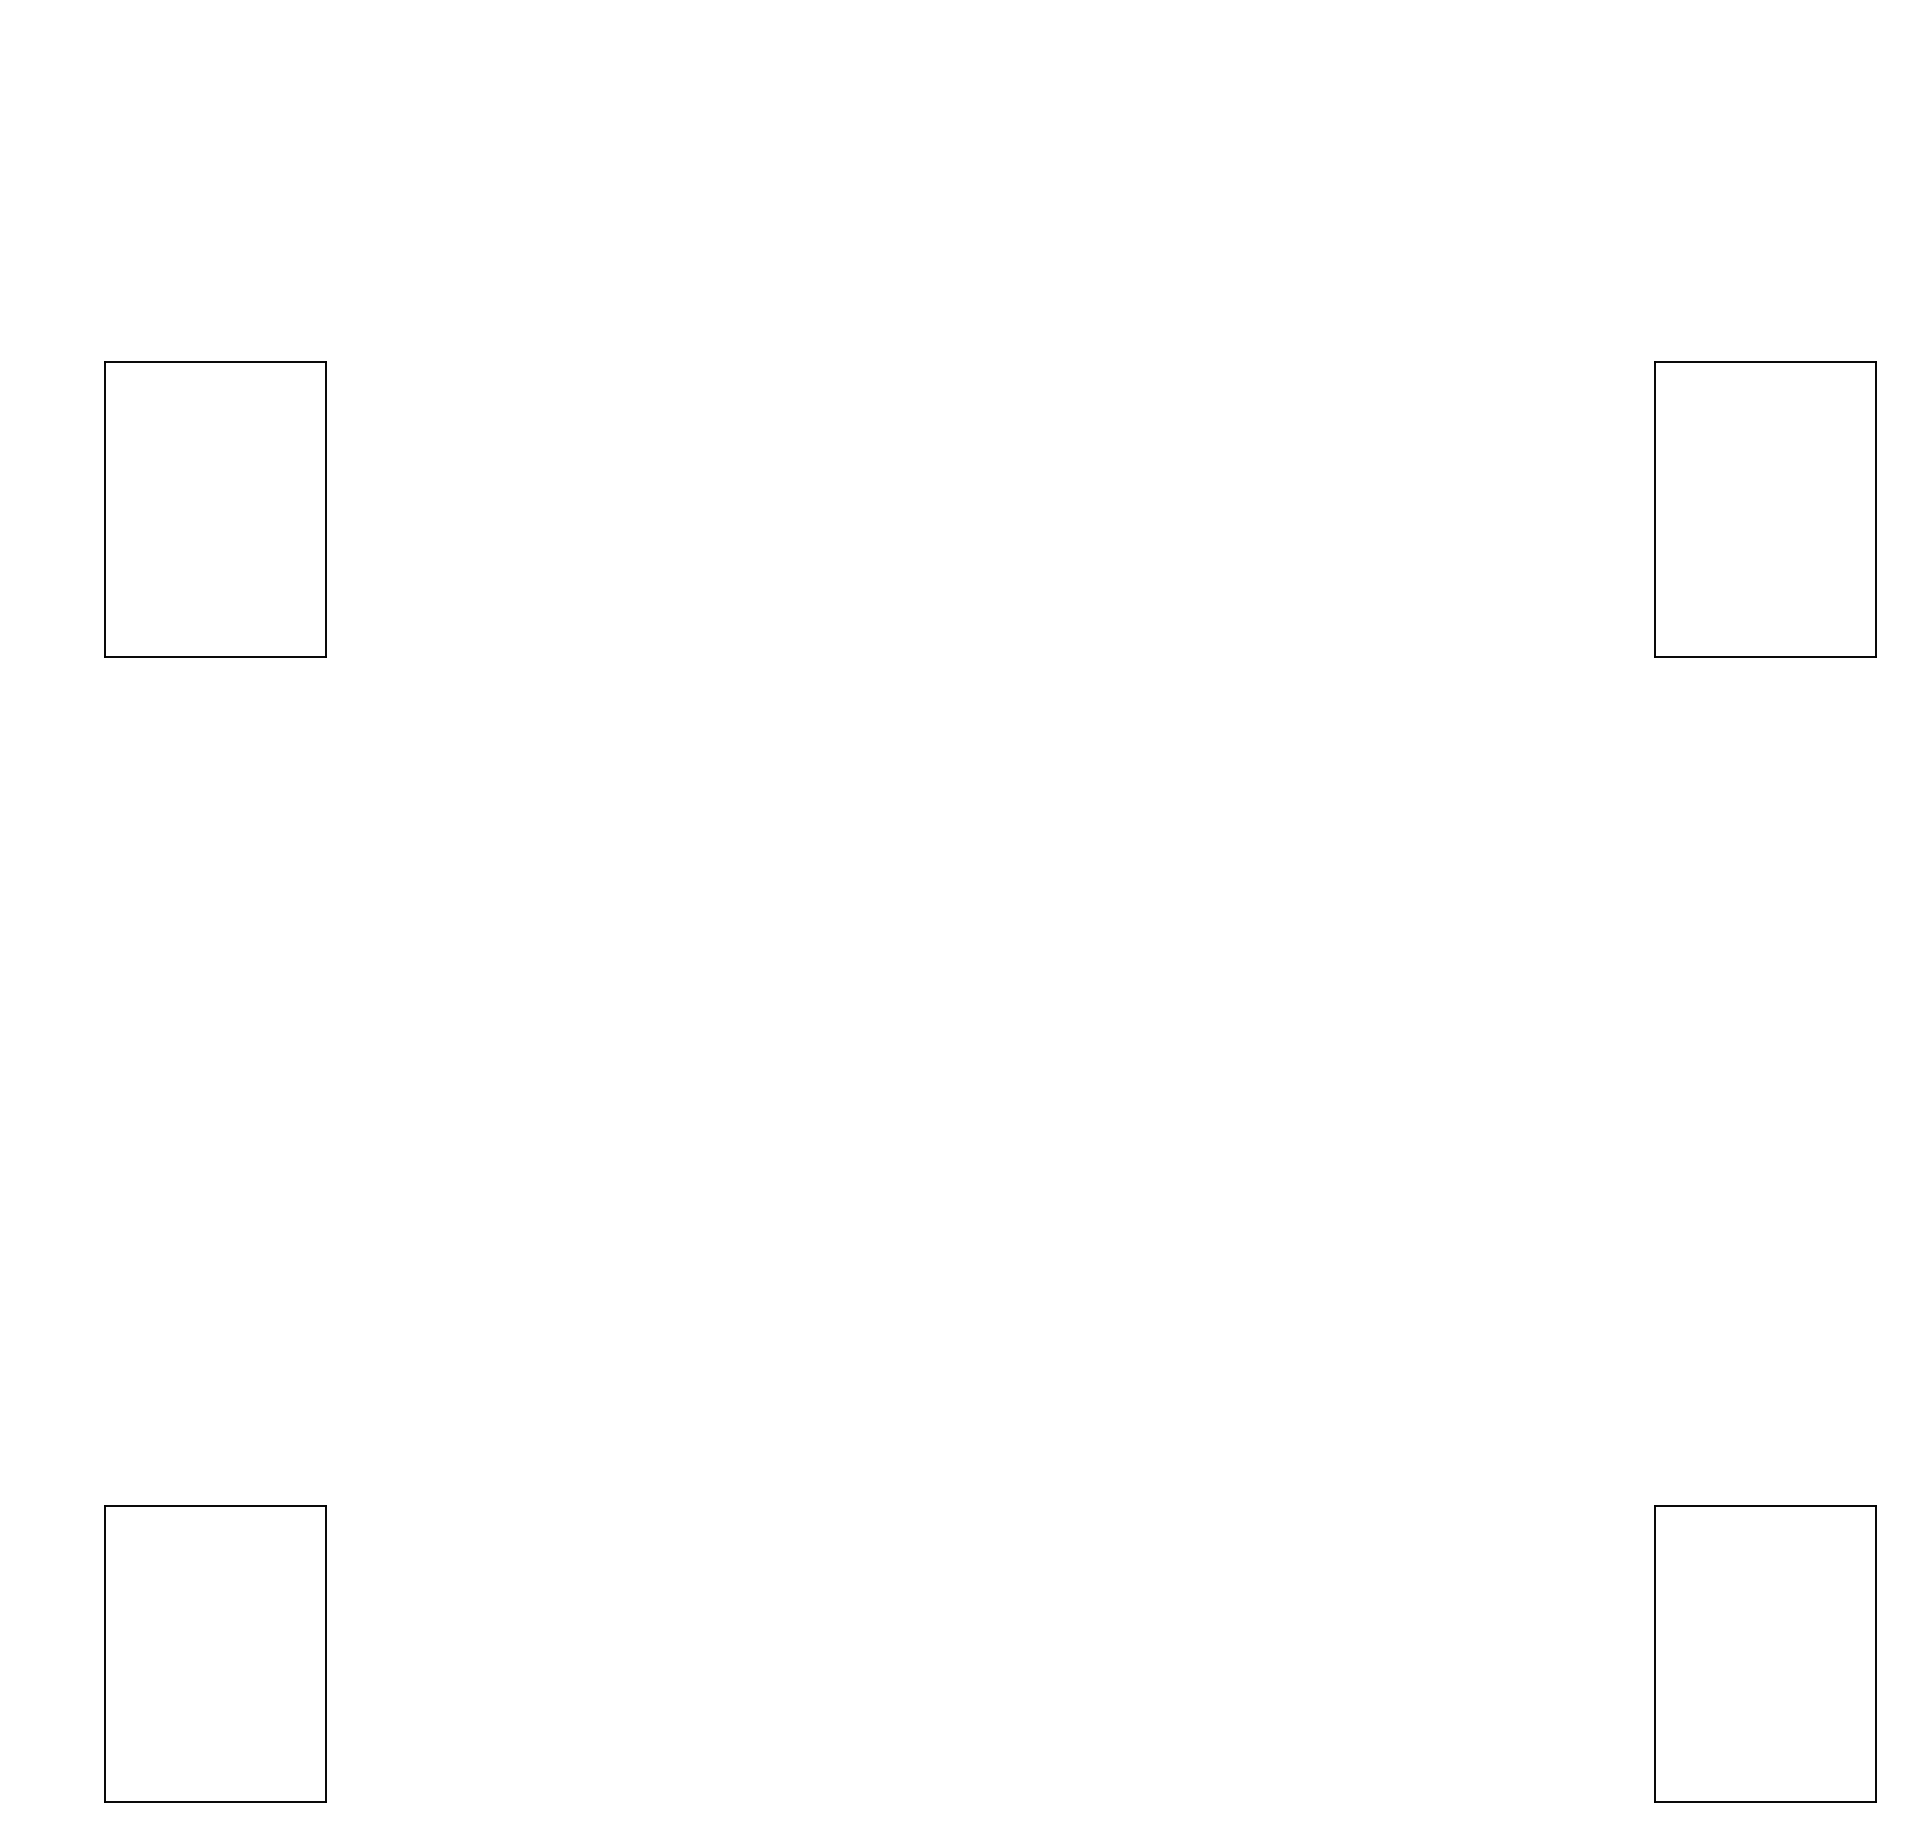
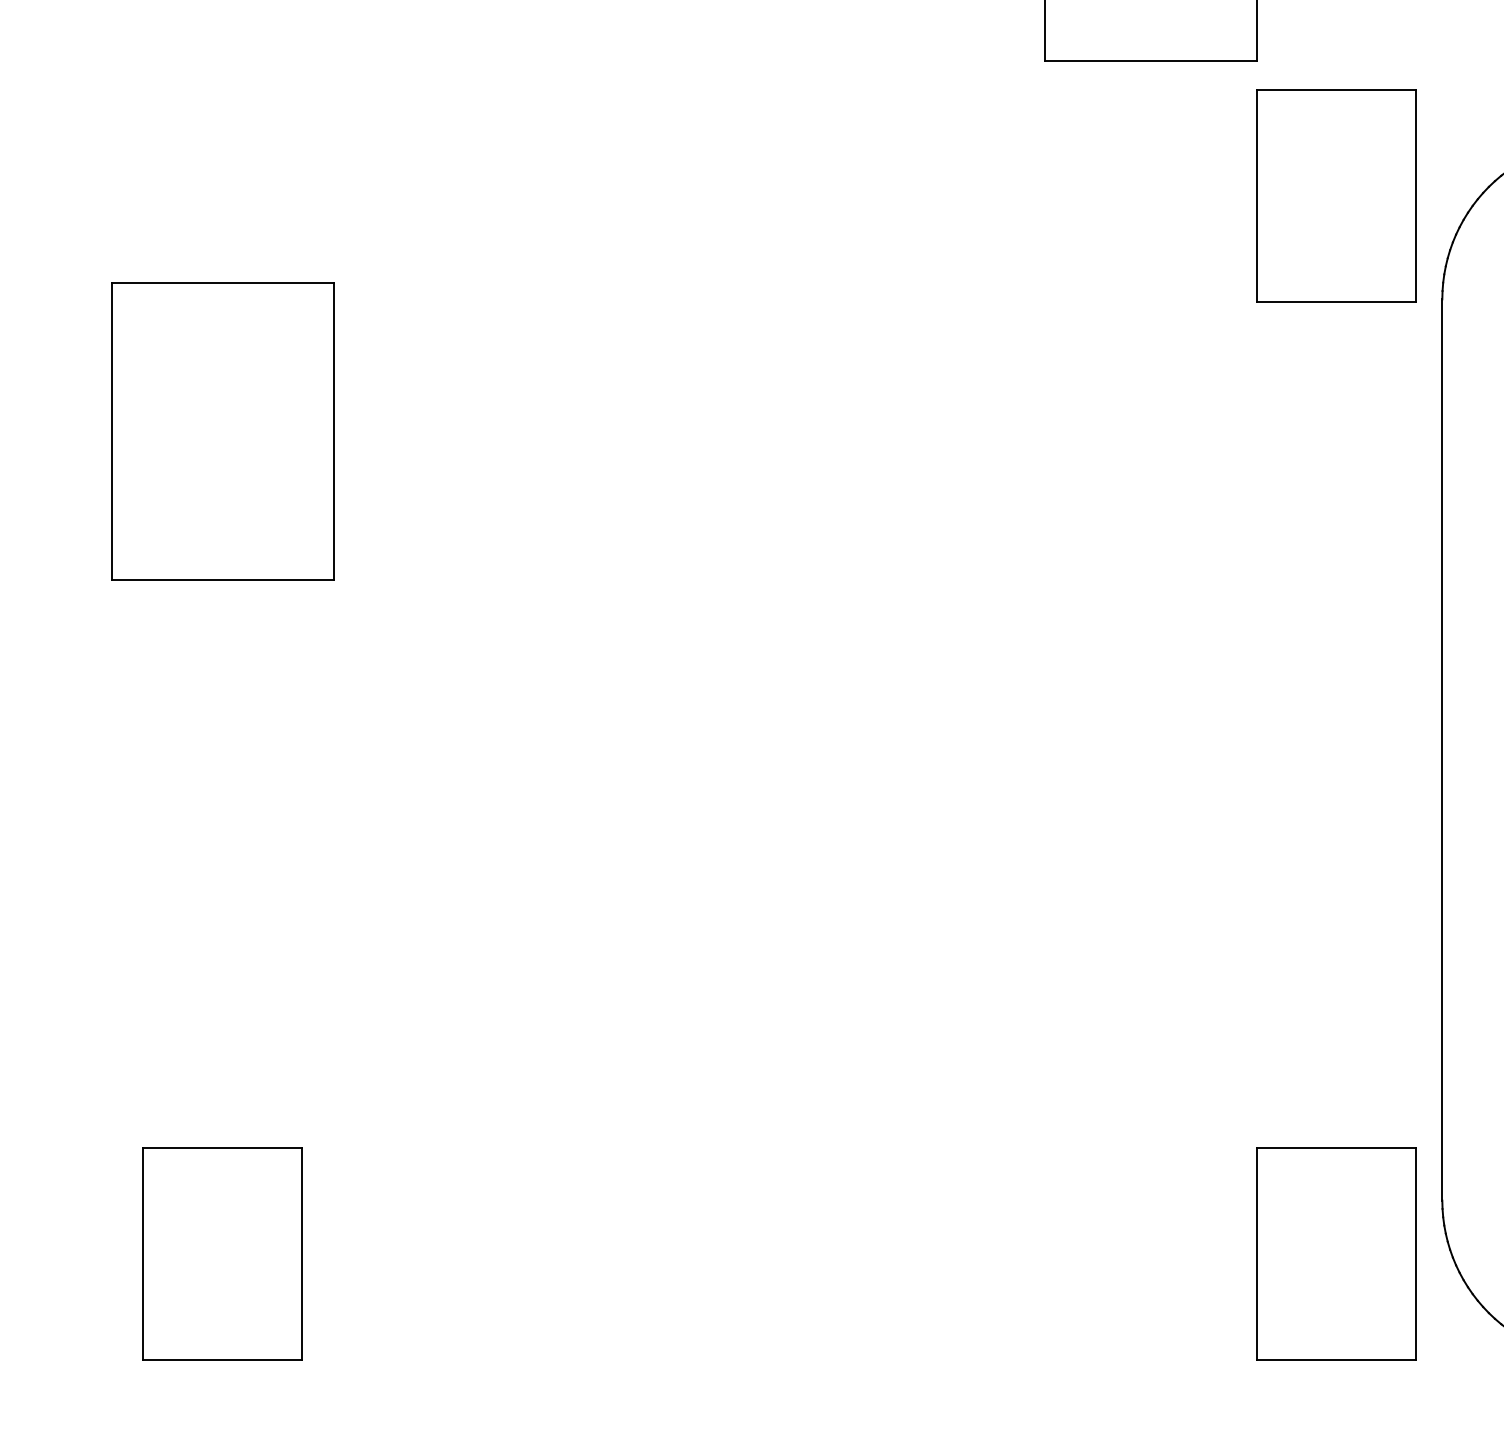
part: (214, 509) -> (222, 431), size x1.4
part: (1765, 509) -> (1336, 195), moved

